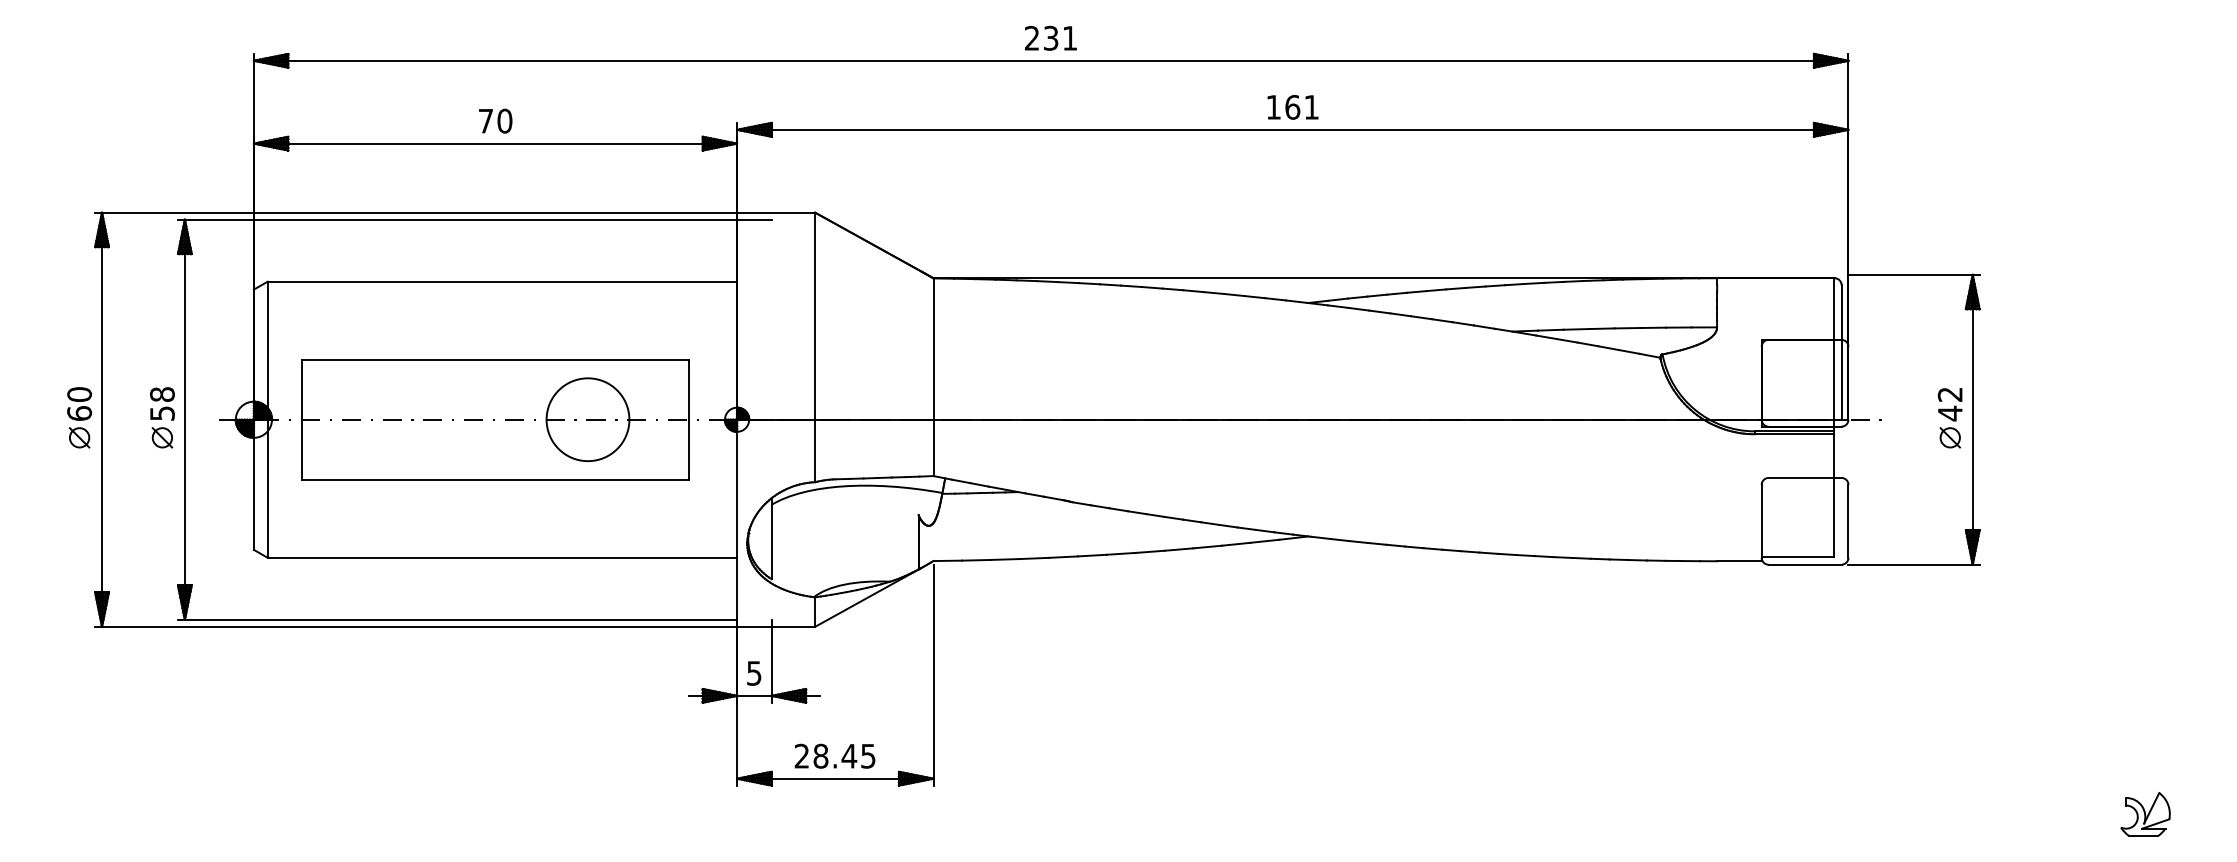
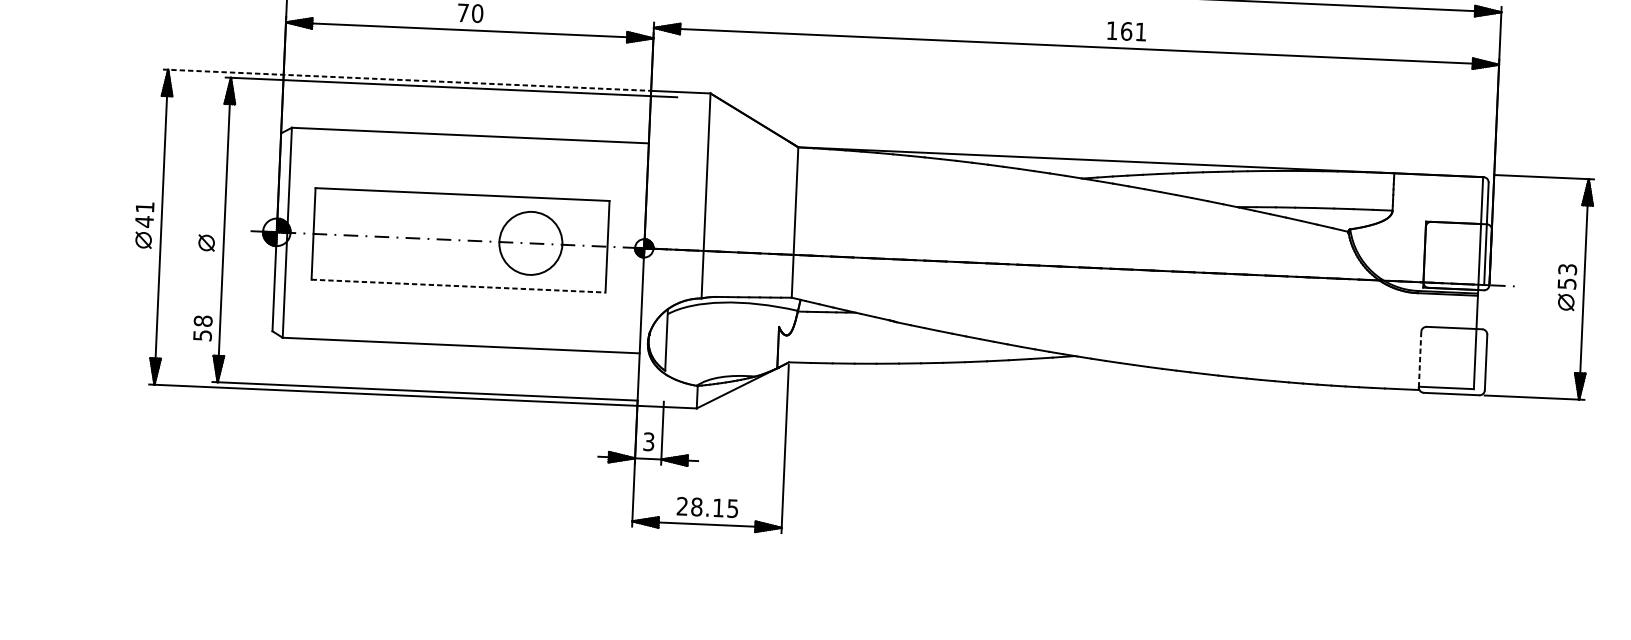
text: (1292, 107) -> (1126, 31), moved
line: (416, 212) -> (407, 80), solid -> dashed
text: (162, 403) -> (202, 327), moved
text: (79, 404) -> (144, 214), 60 -> 41
text: (1950, 404) -> (1567, 277), 42 -> 53
line: (496, 479) -> (459, 285), solid -> dashed
line: (1761, 520) -> (1419, 358), solid -> dashed
text: (754, 673) -> (649, 441), 5 -> 3
text: (849, 756) -> (718, 508), 28.45 -> 28.15

